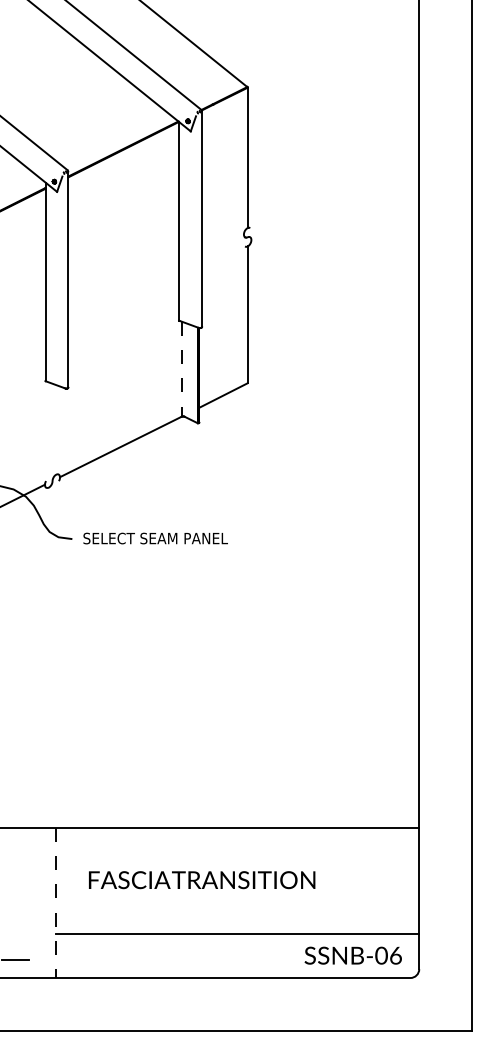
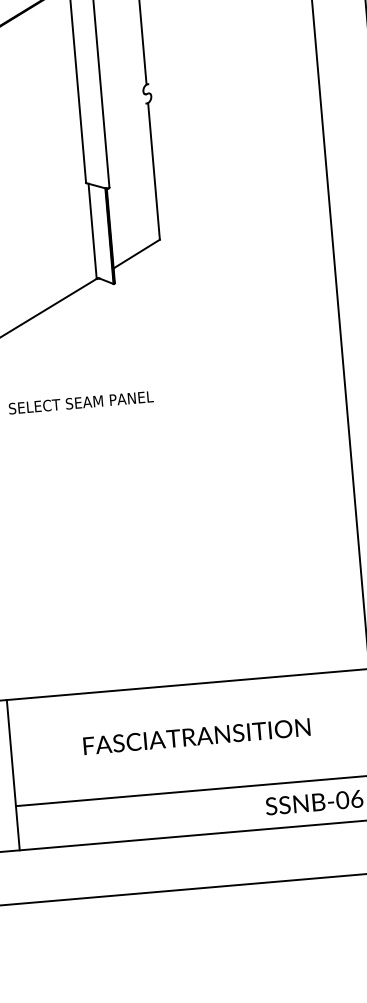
line: (181, 369) -> (92, 231), dashed -> solid
text: (202, 880) -> (197, 736), moved
line: (56, 903) -> (13, 775), dashed -> solid

